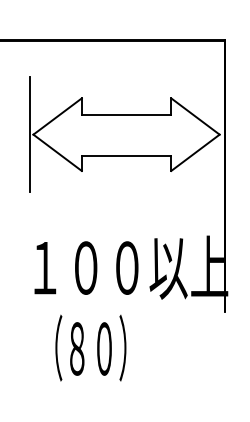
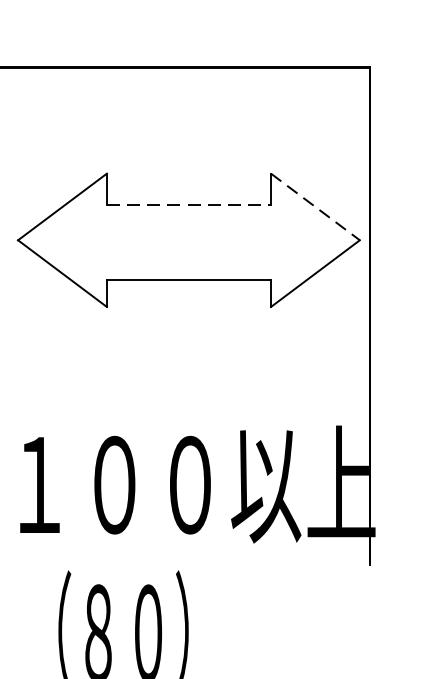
line: (126, 115) -> (188, 205), solid -> dashed
line: (195, 116) -> (315, 206), solid -> dashed
line: (29, 134) -> (10, 239), removed

